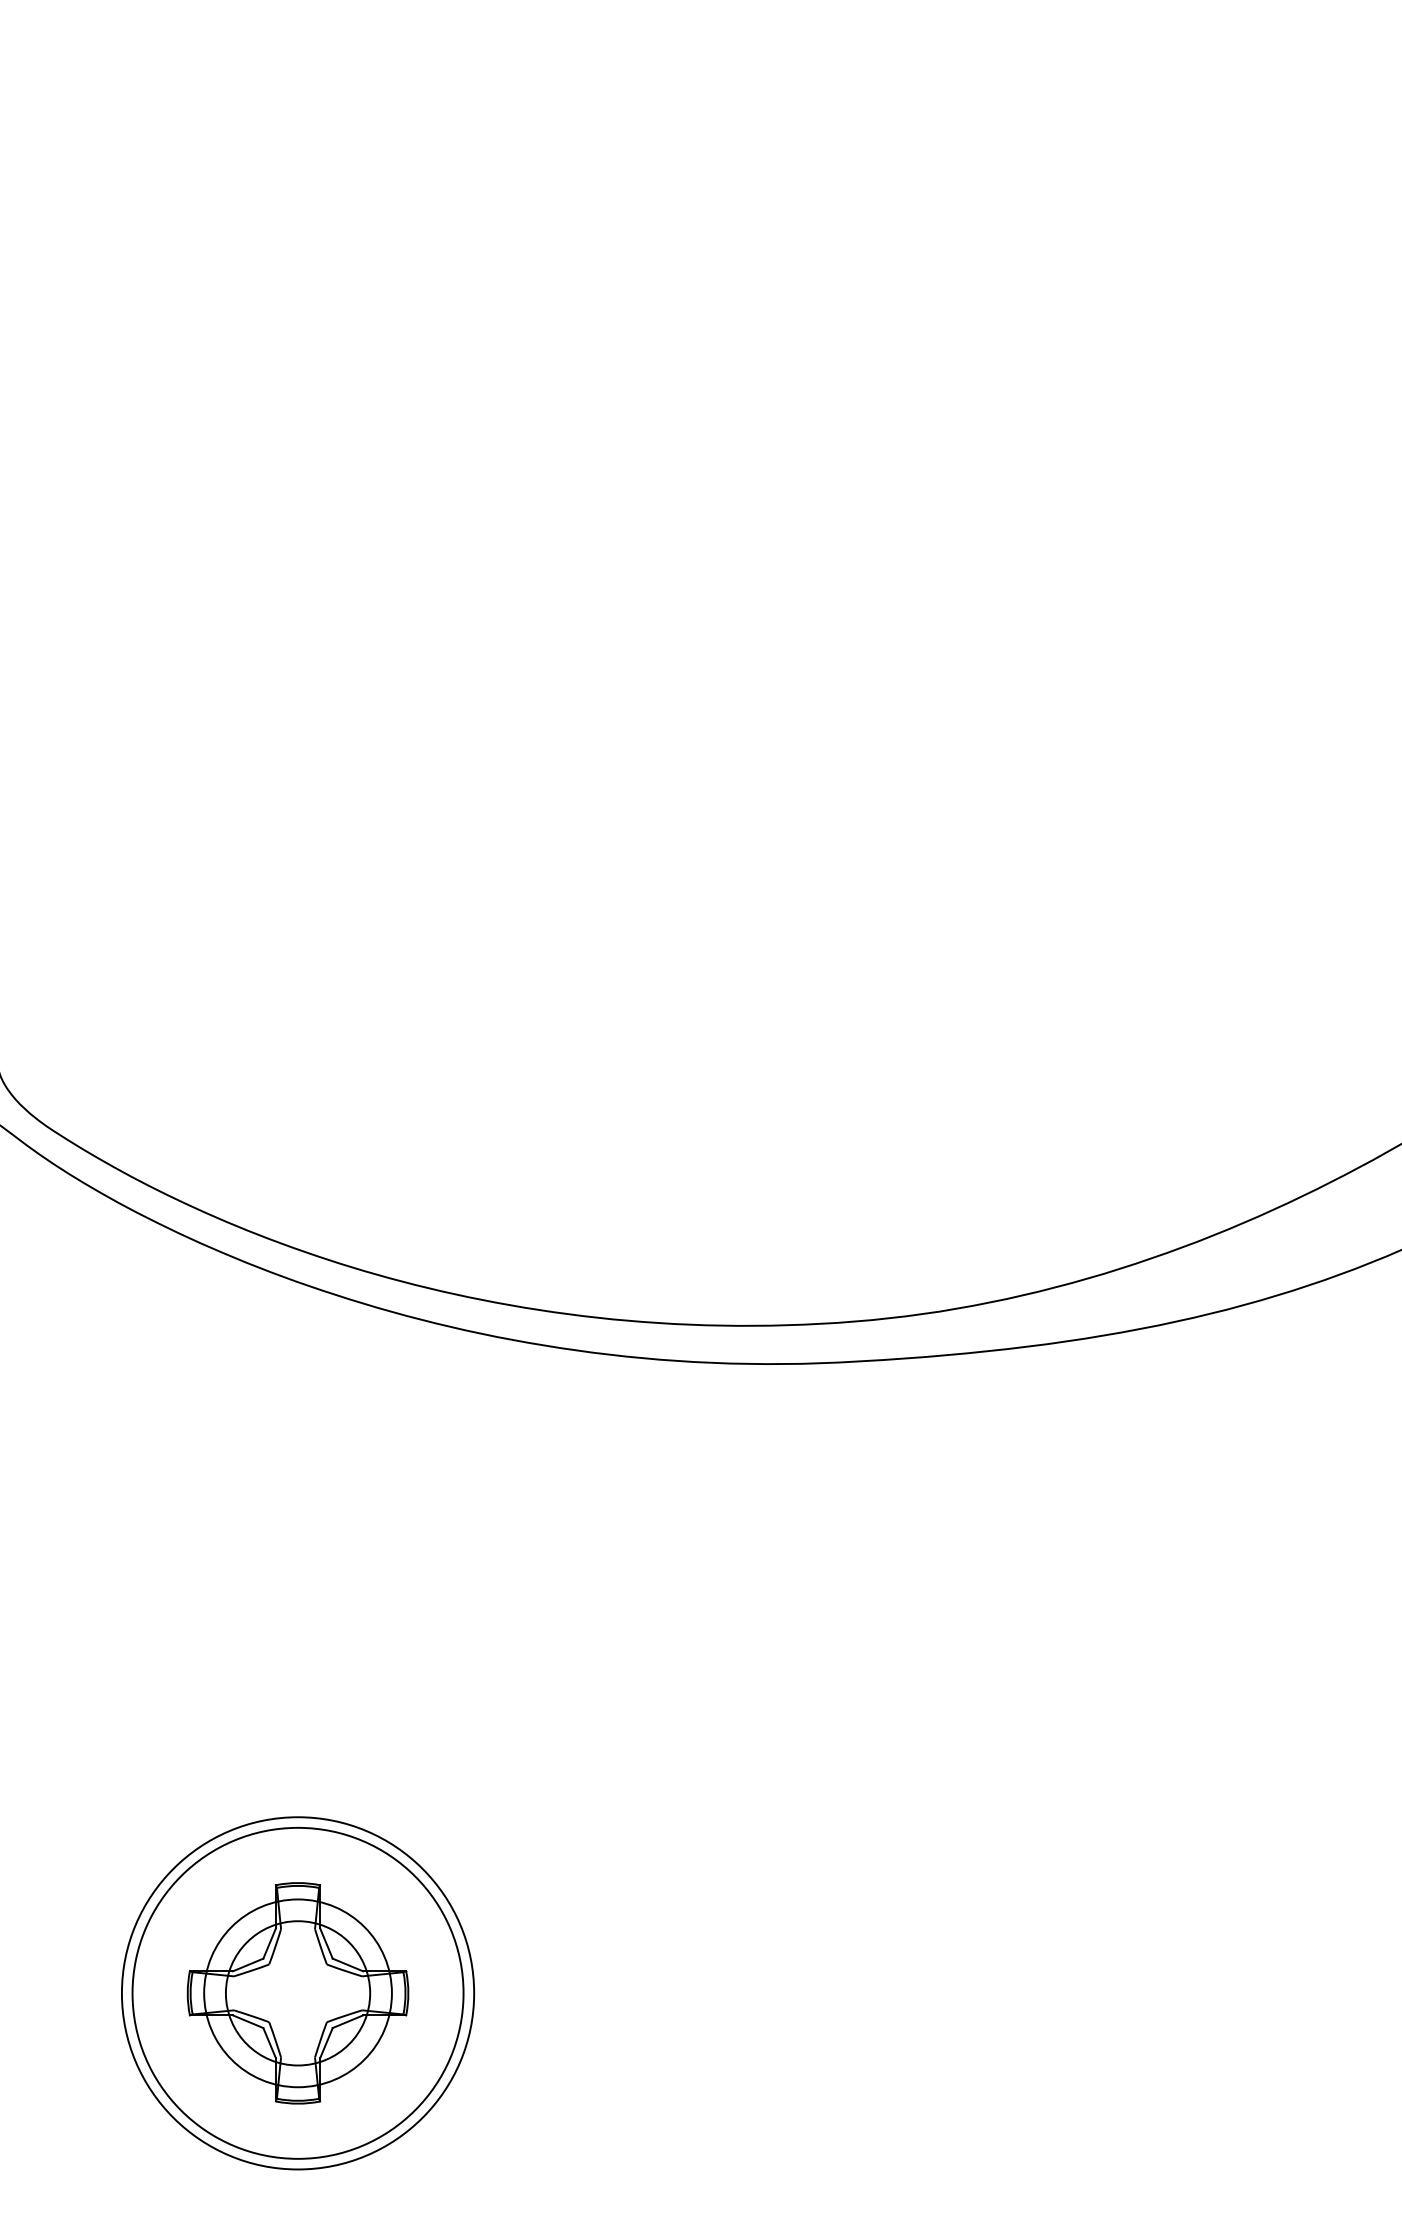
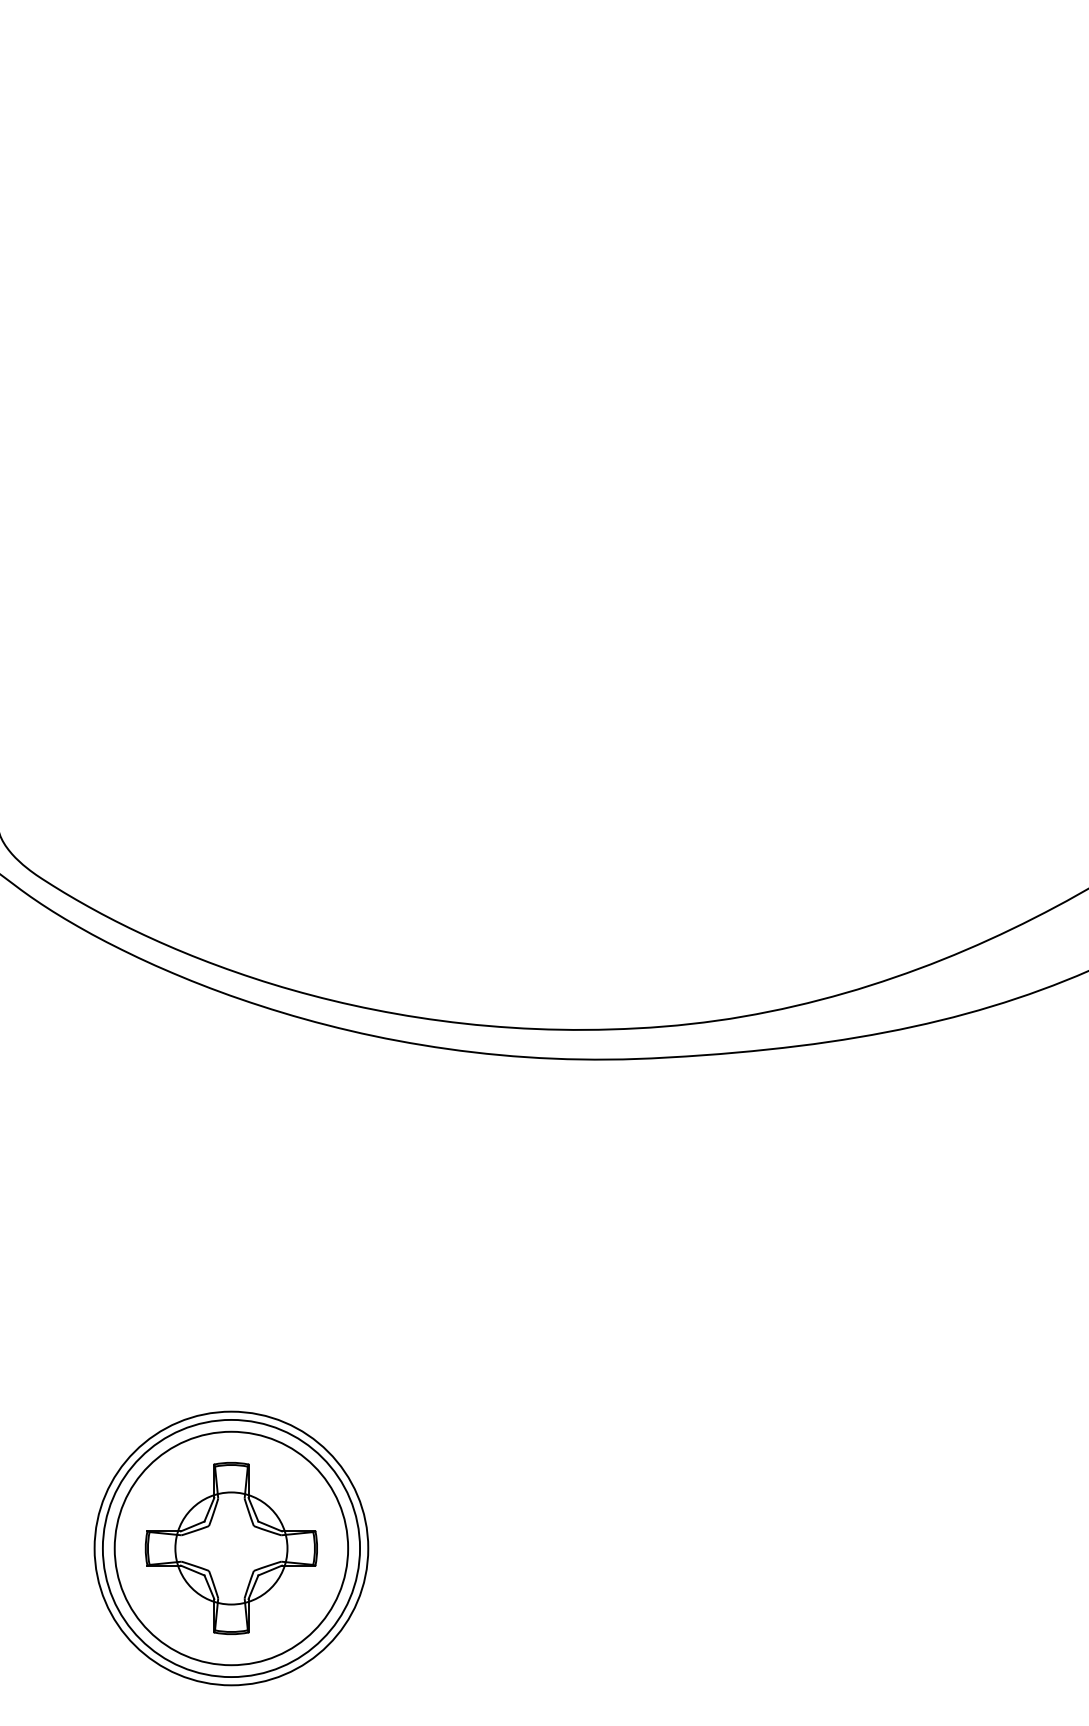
circle: (297, 1993) -> (231, 1548), size x1.6

